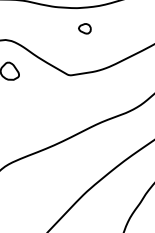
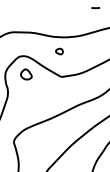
part: (84, 28) -> (59, 51), moved

